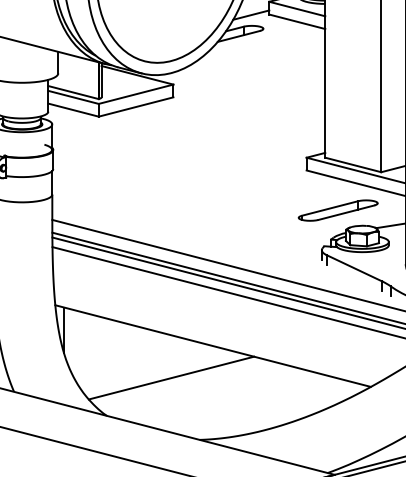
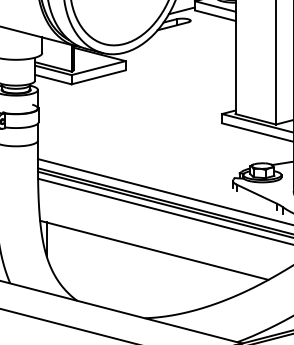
part: (337, 210) -> (244, 152), removed
line: (171, 377) -> (124, 273), removed

